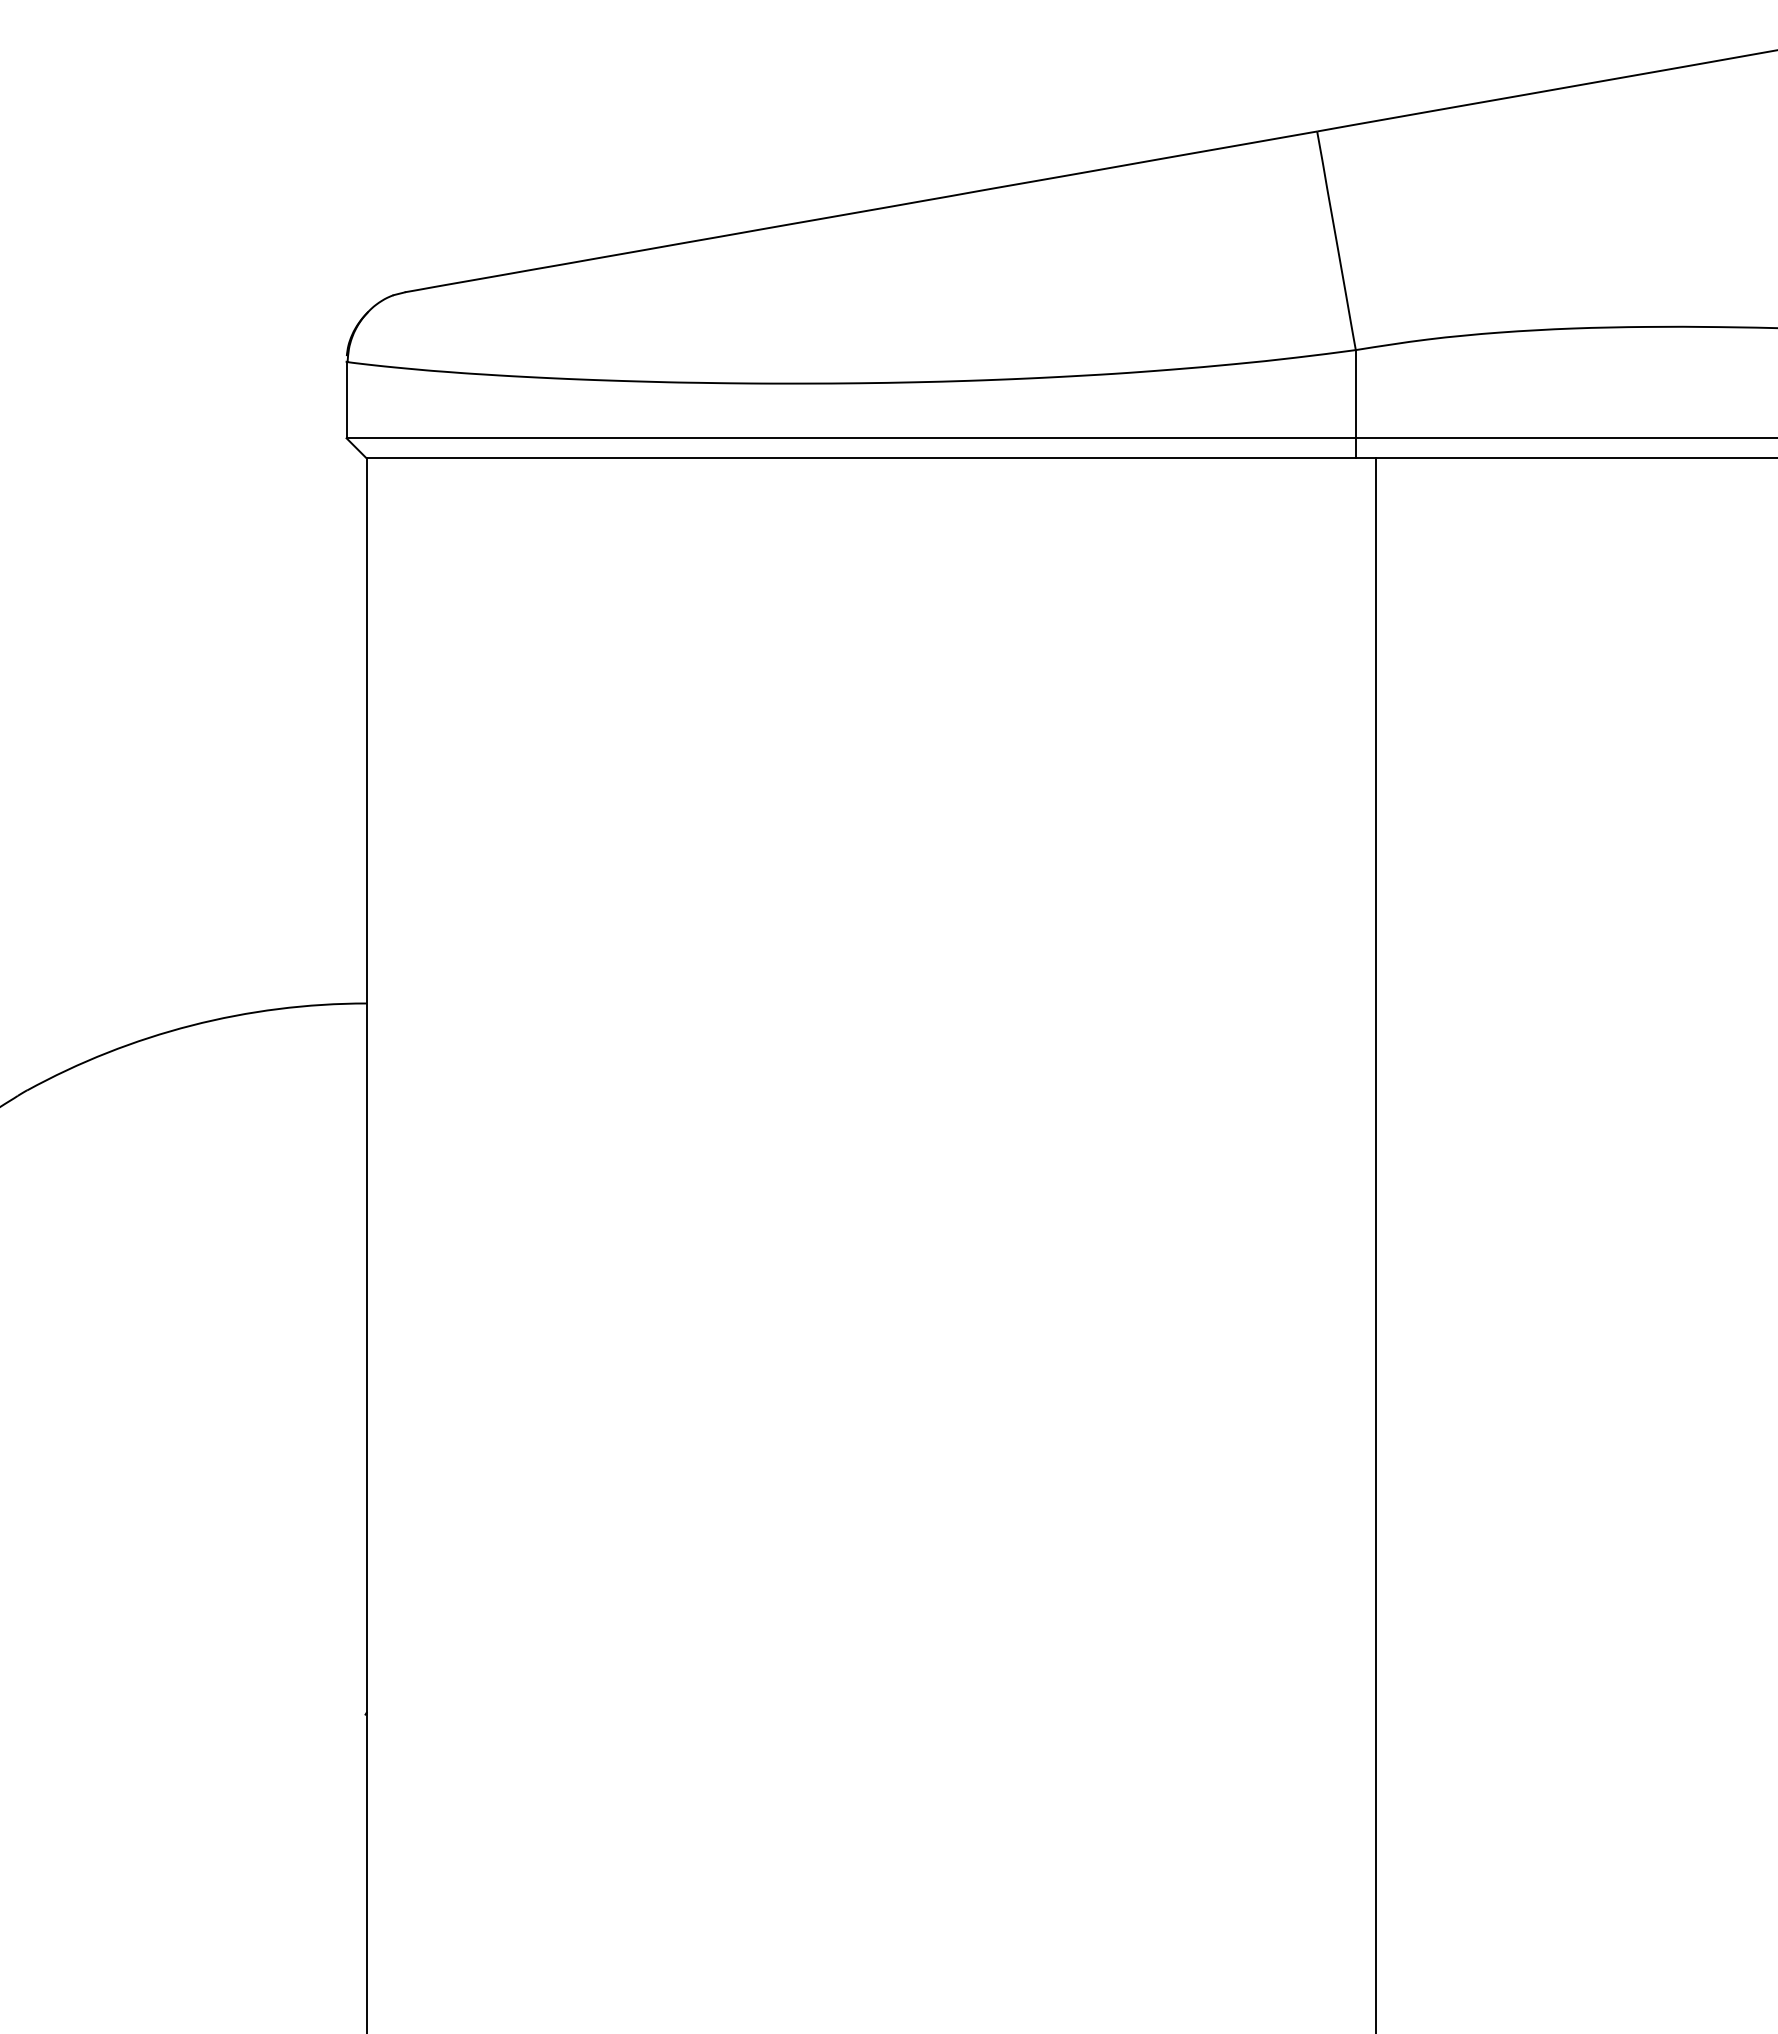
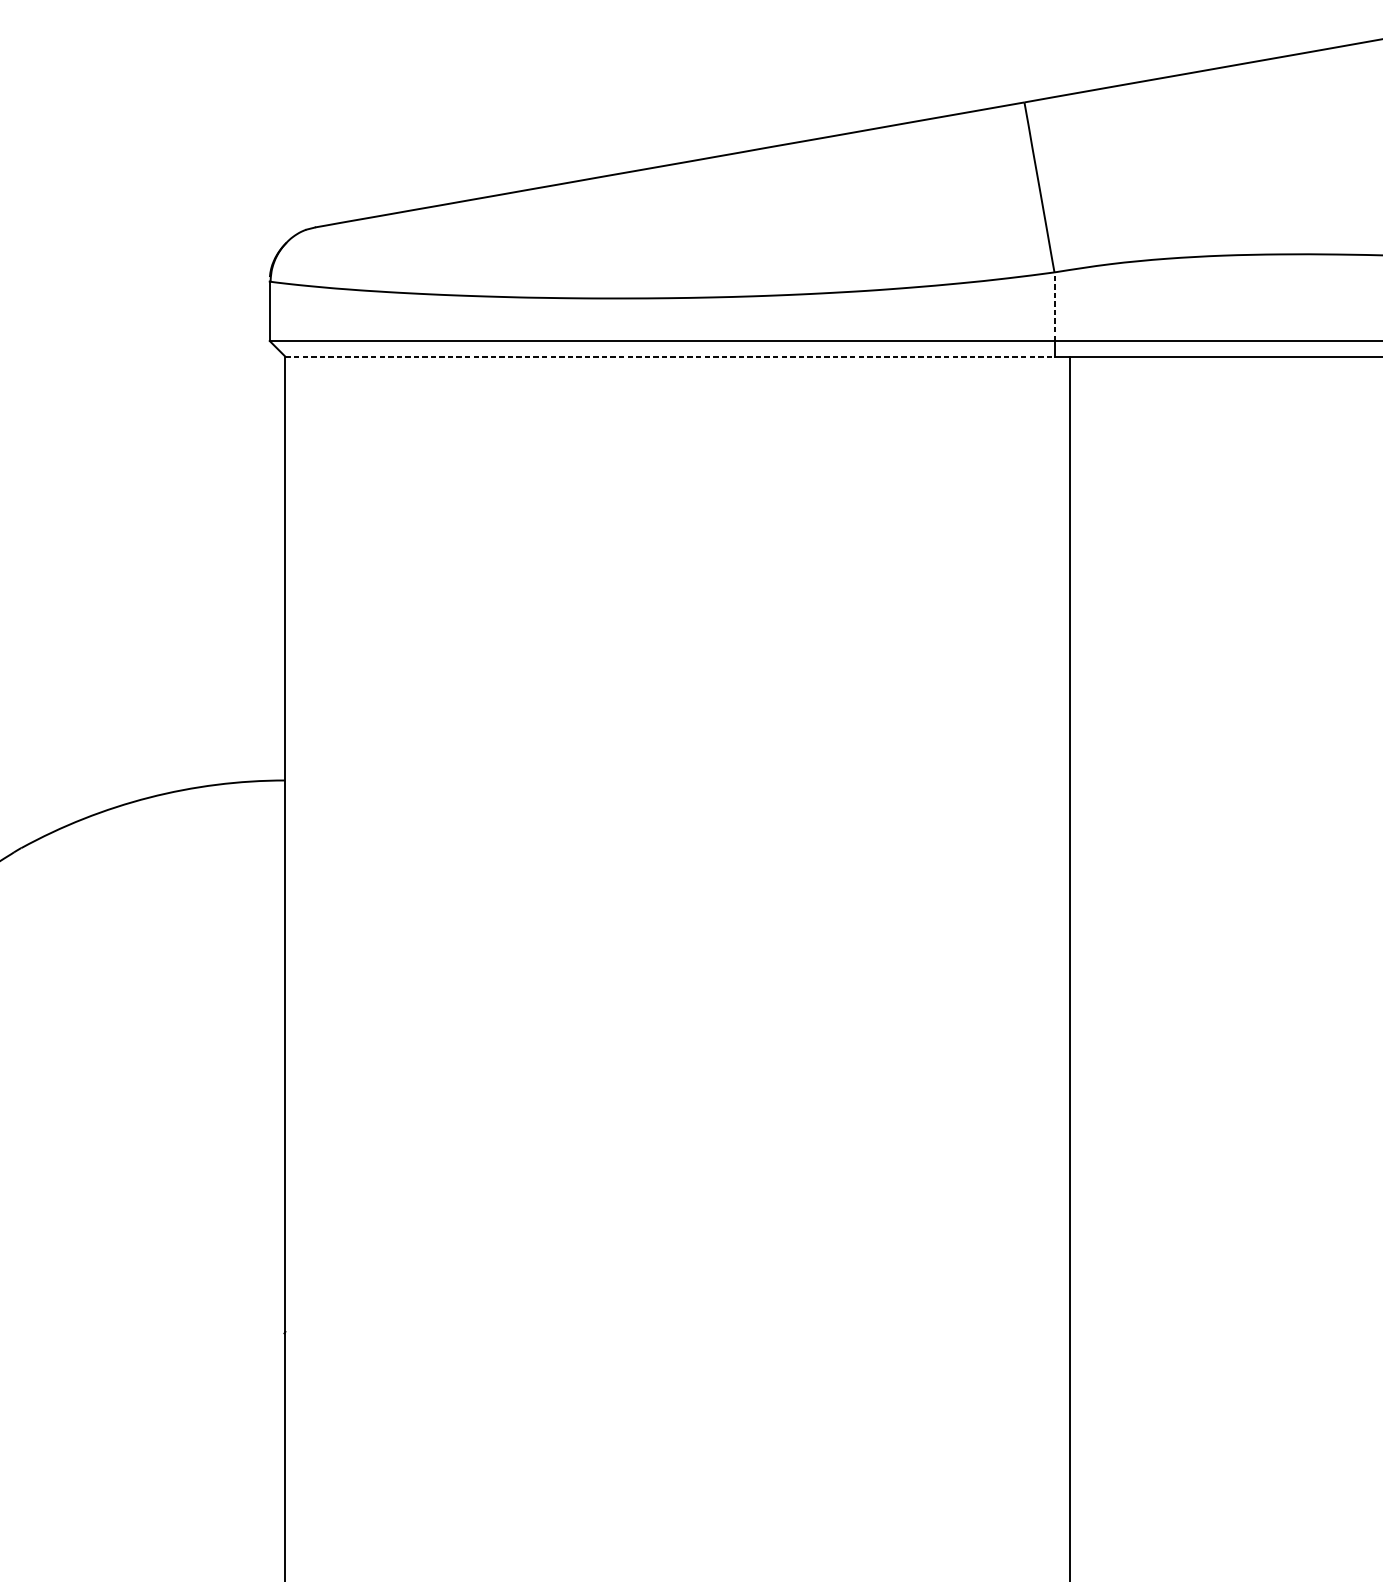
line: (1355, 393) -> (1054, 306), solid -> dashed
line: (861, 458) -> (670, 356), solid -> dashed

